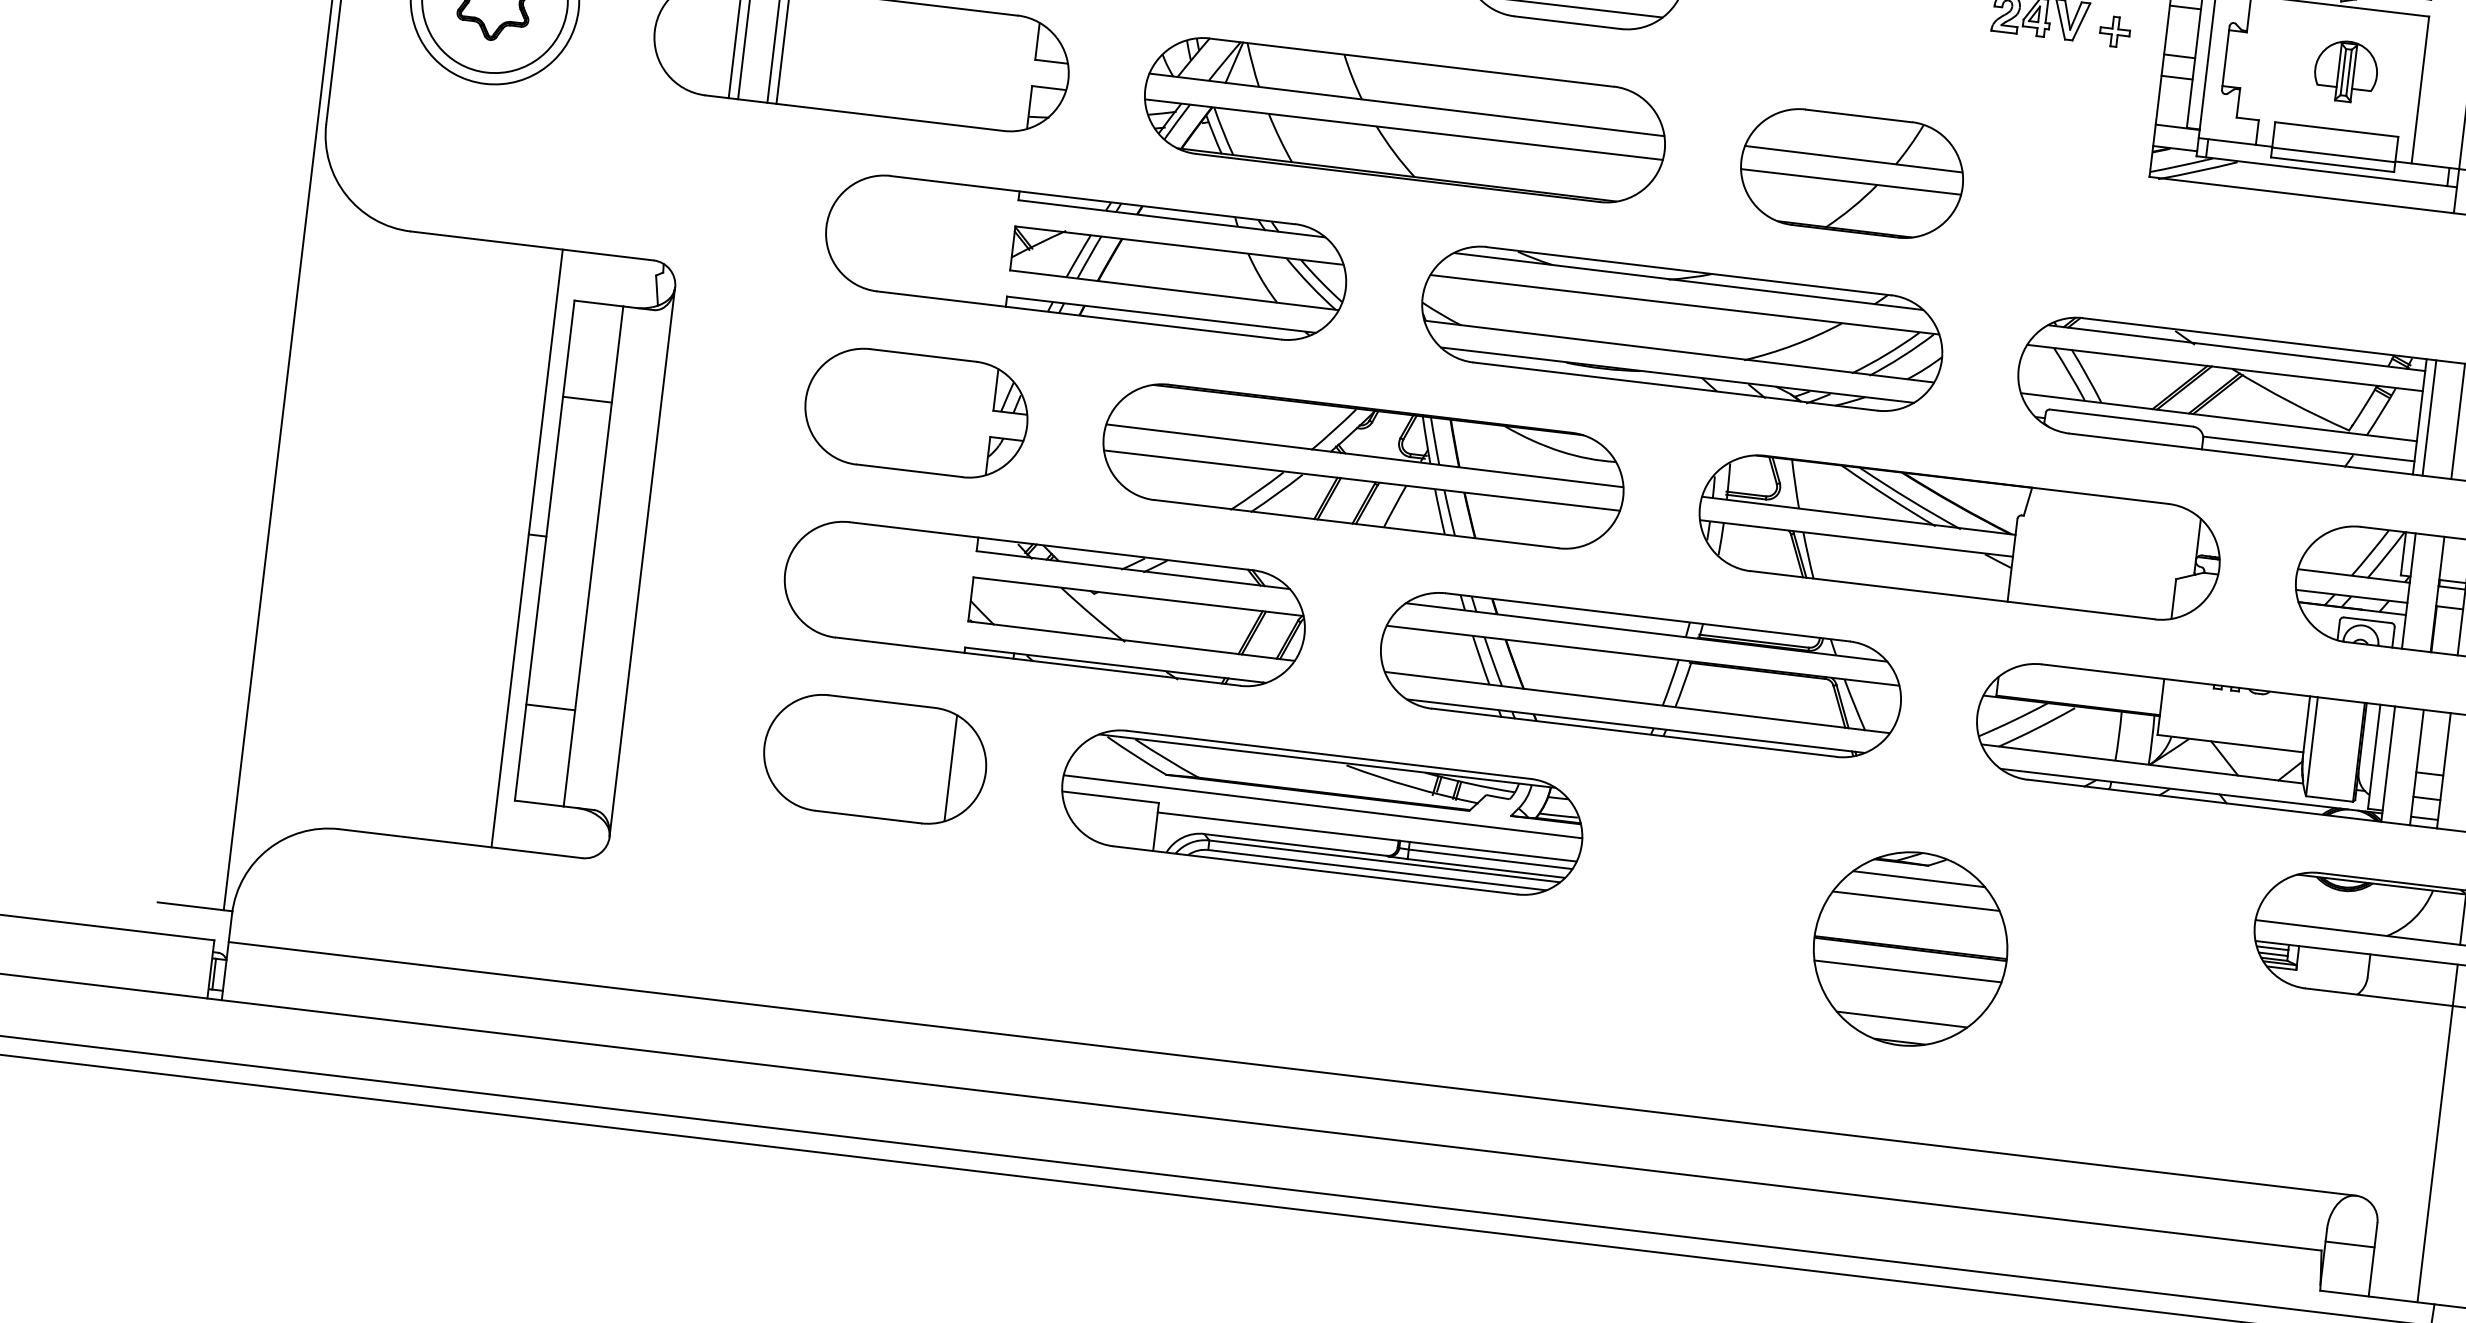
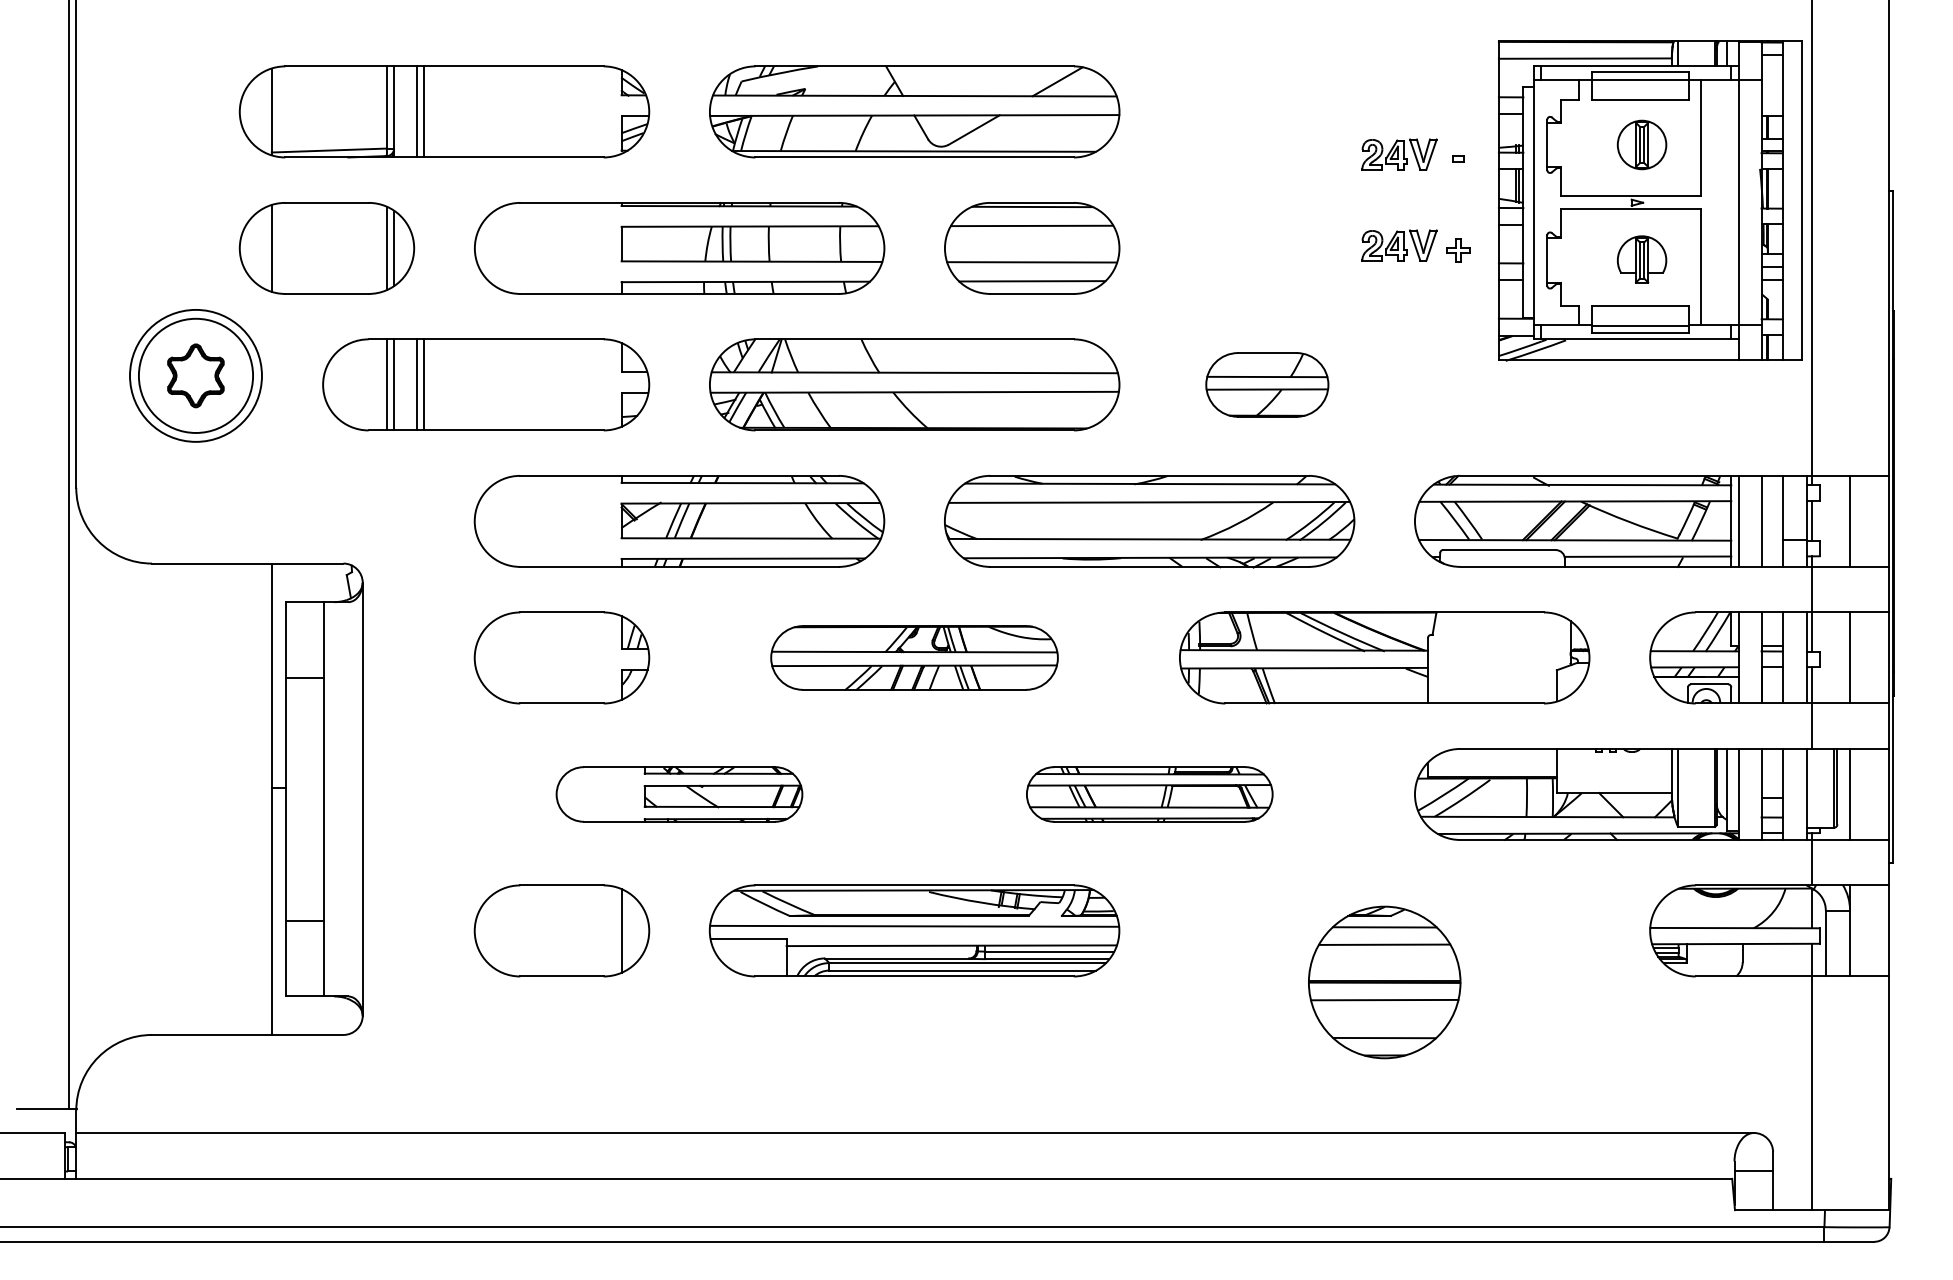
part: (1852, 173) -> (1267, 384), size x0.7
part: (1363, 465) -> (914, 657), size x0.7
part: (1044, 604) -> (679, 794), size x0.6
part: (1640, 675) -> (1149, 794), size x0.6

